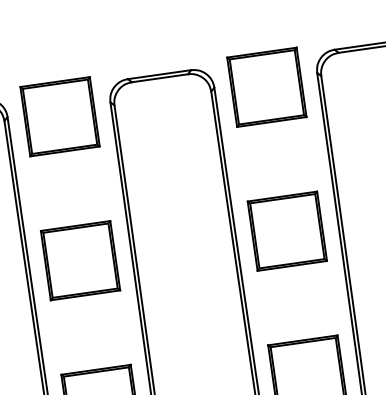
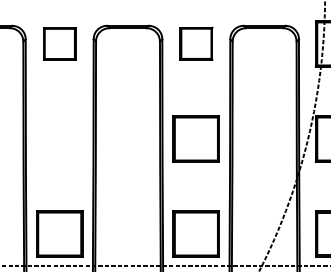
part: (266, 86) -> (196, 43), size x0.7
part: (59, 116) -> (59, 43), size x0.7
part: (80, 259) -> (59, 138), removed

